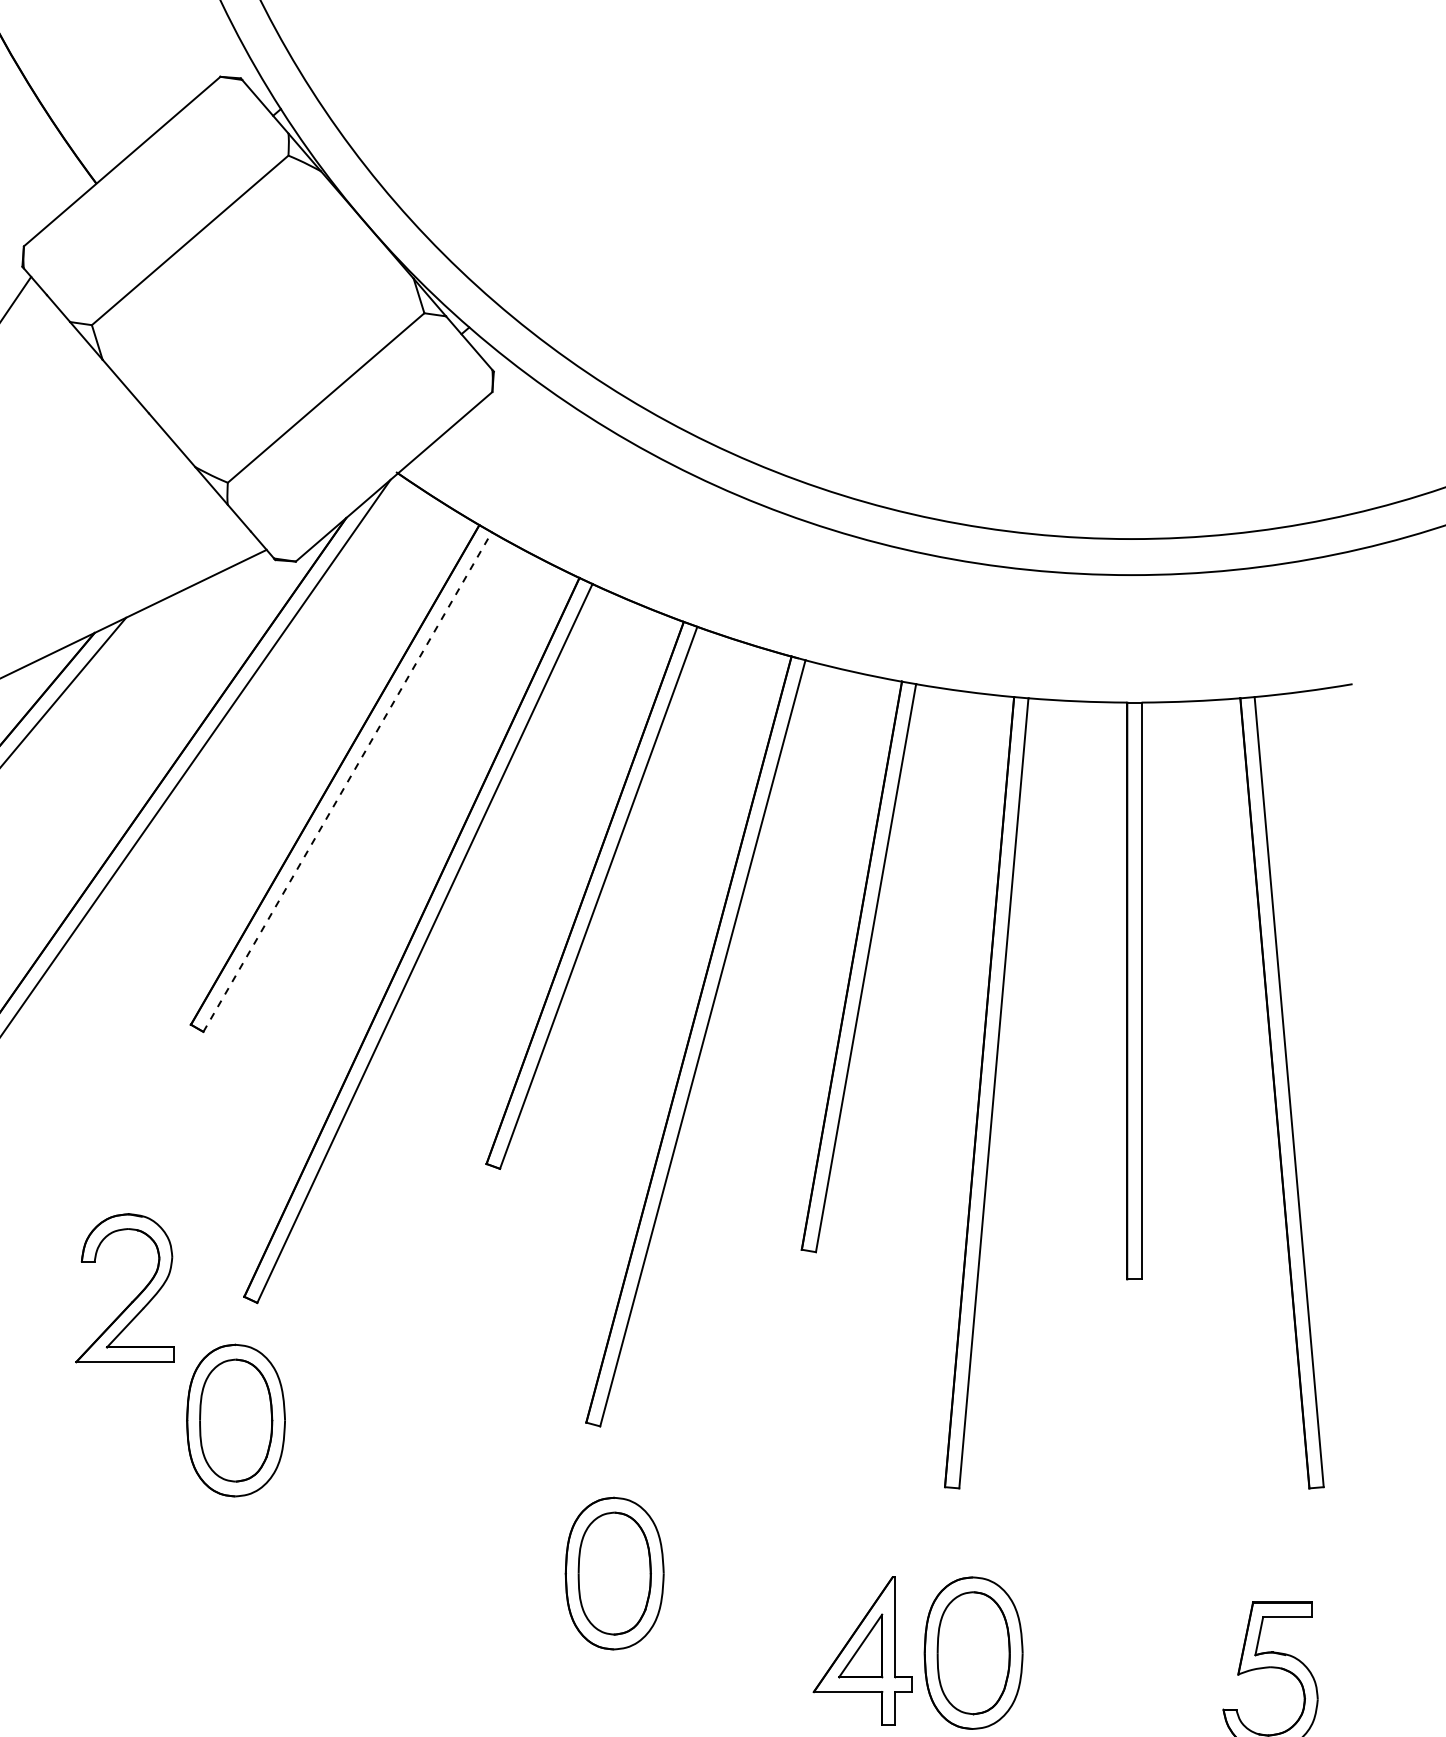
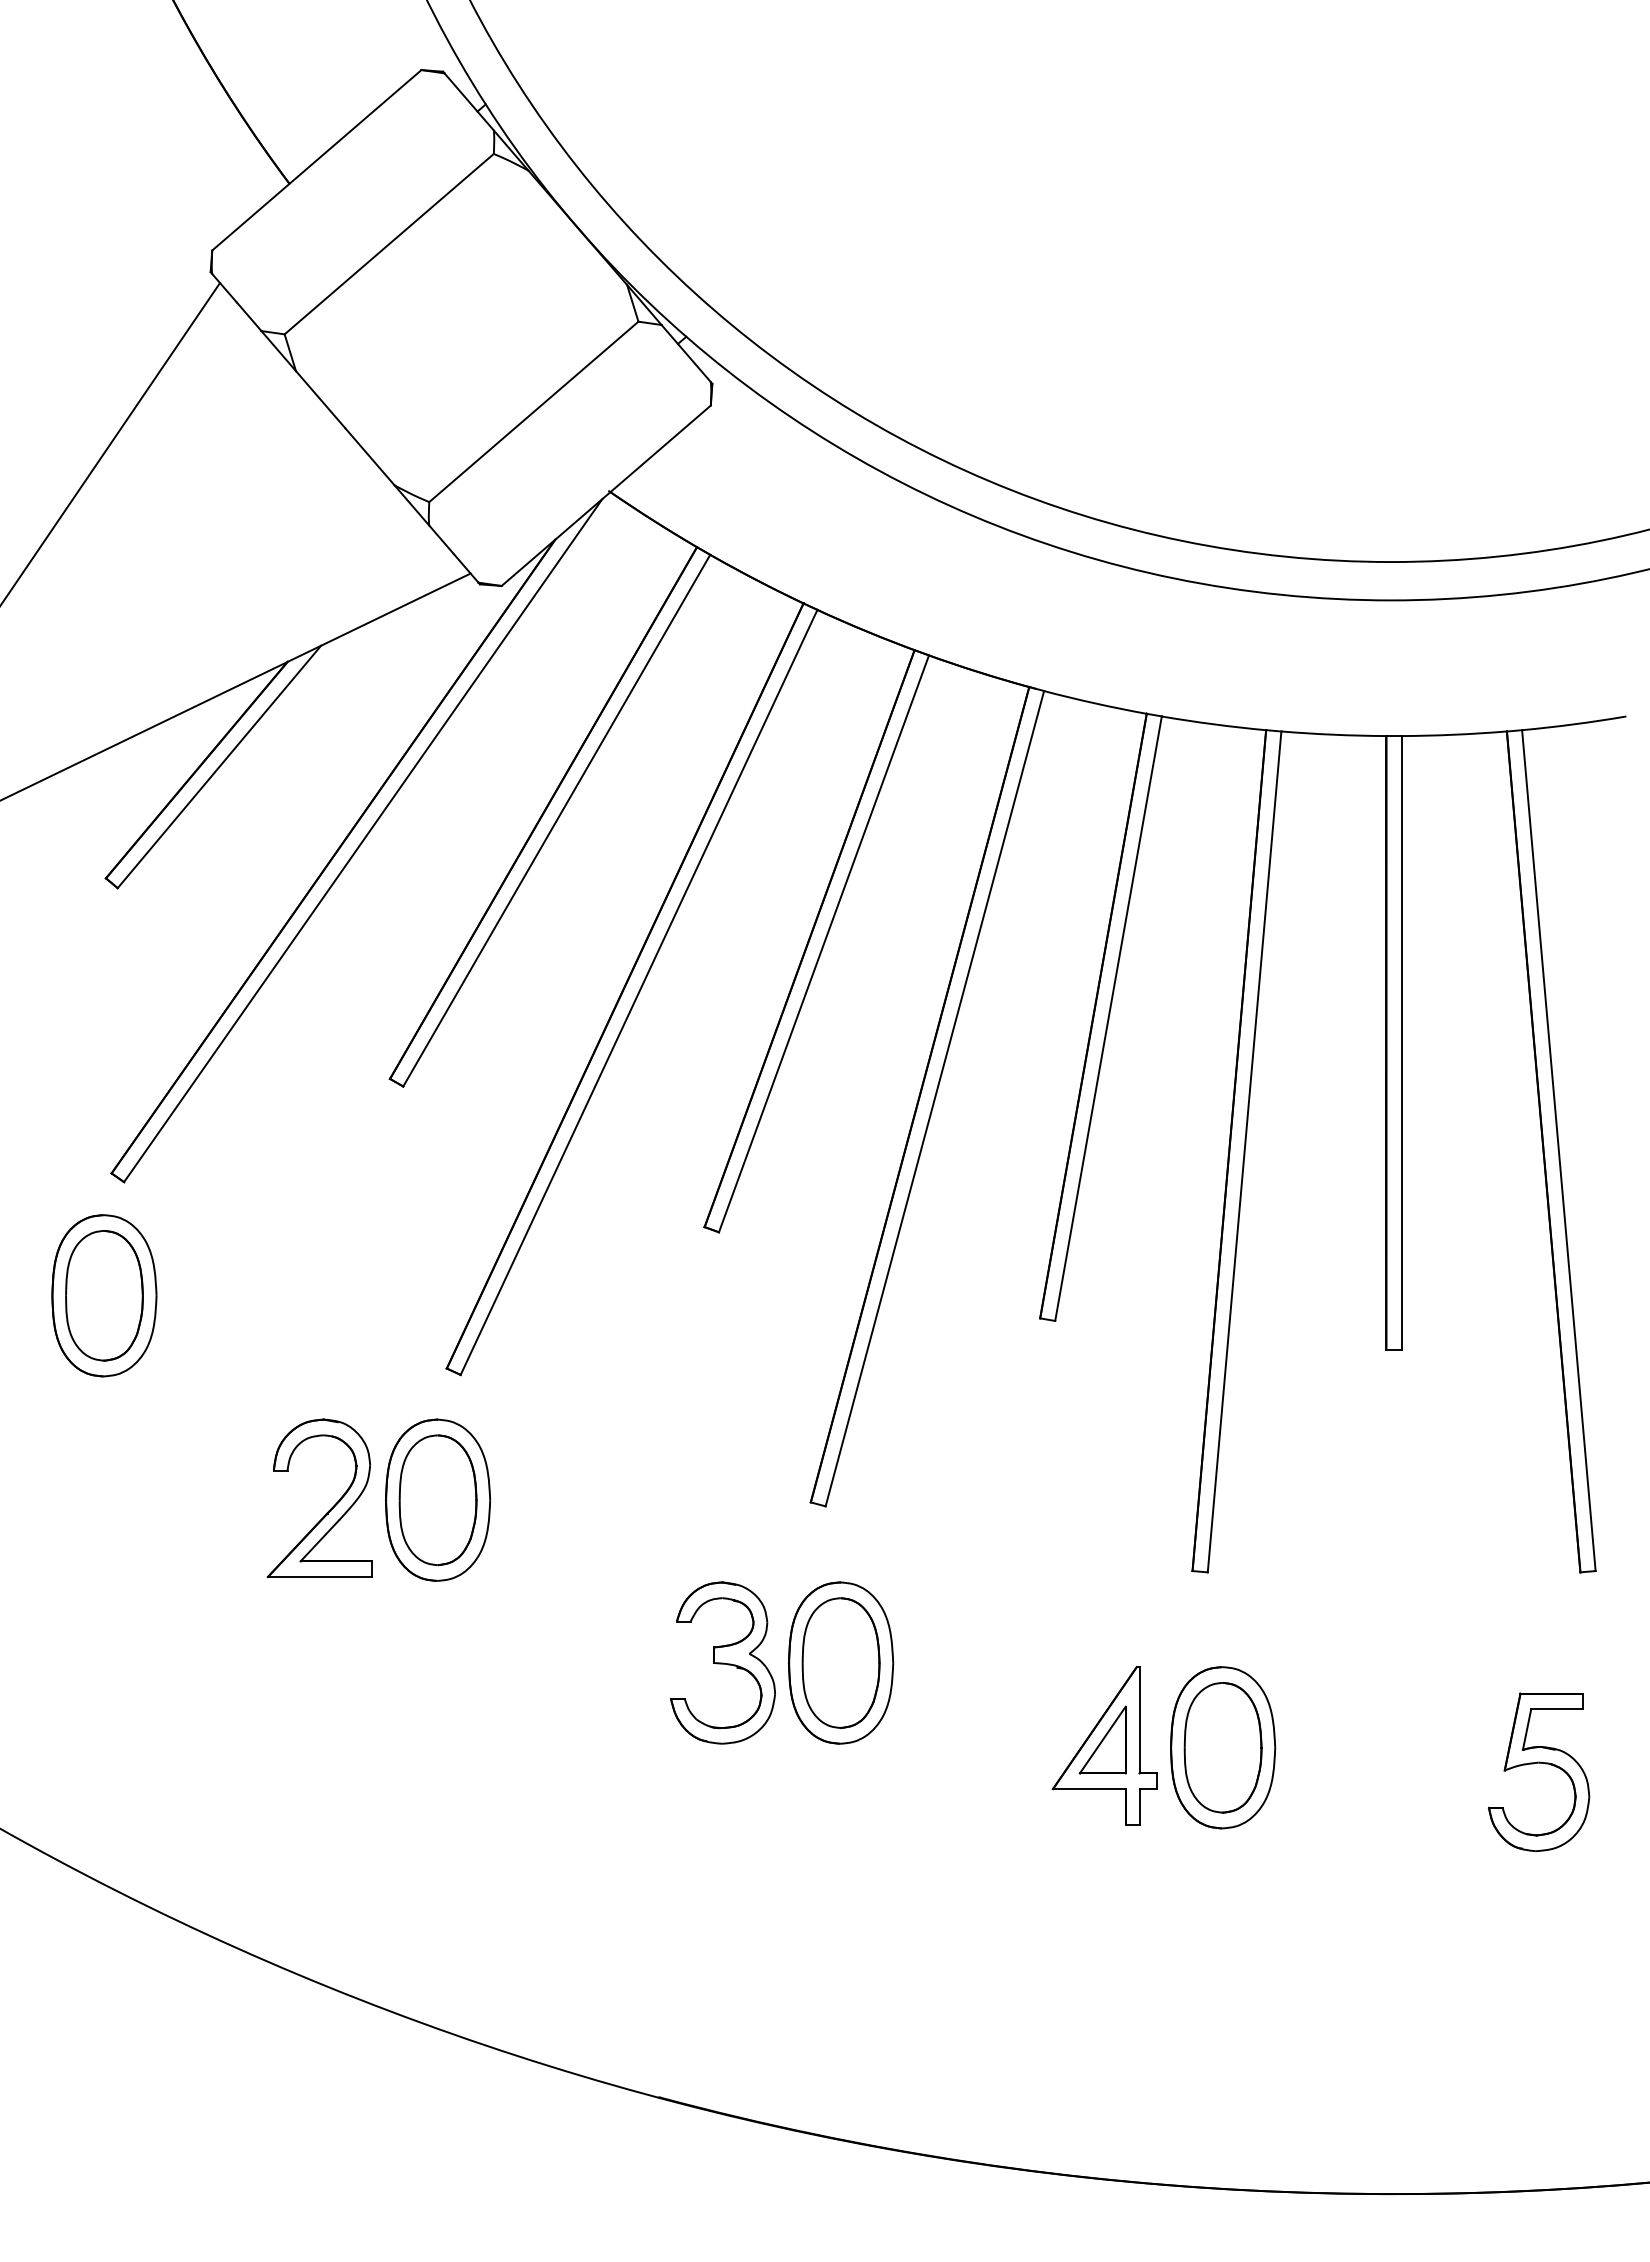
line: (347, 781) -> (556, 820), dashed -> solid
part: (135, 1297) -> (330, 1508), moved
part: (503, 1573) -> (722, 1662), added

